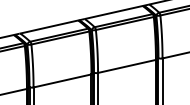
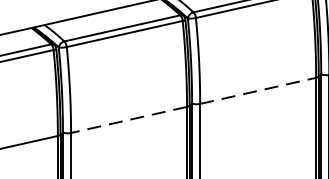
line: (126, 66) -> (257, 91), solid -> dashed
line: (62, 80) -> (129, 119), solid -> dashed

